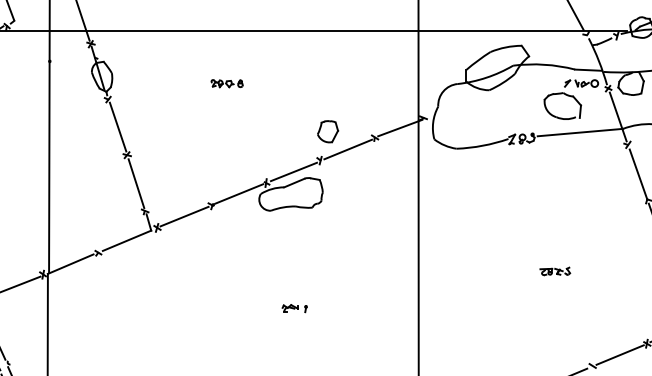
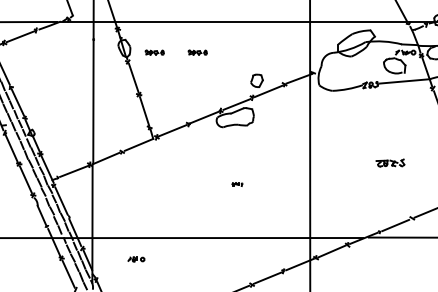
part: (153, 83) -> (154, 52), added
part: (553, 270) -> (389, 162), size x1.6
part: (294, 308) -> (237, 184), size x0.7

